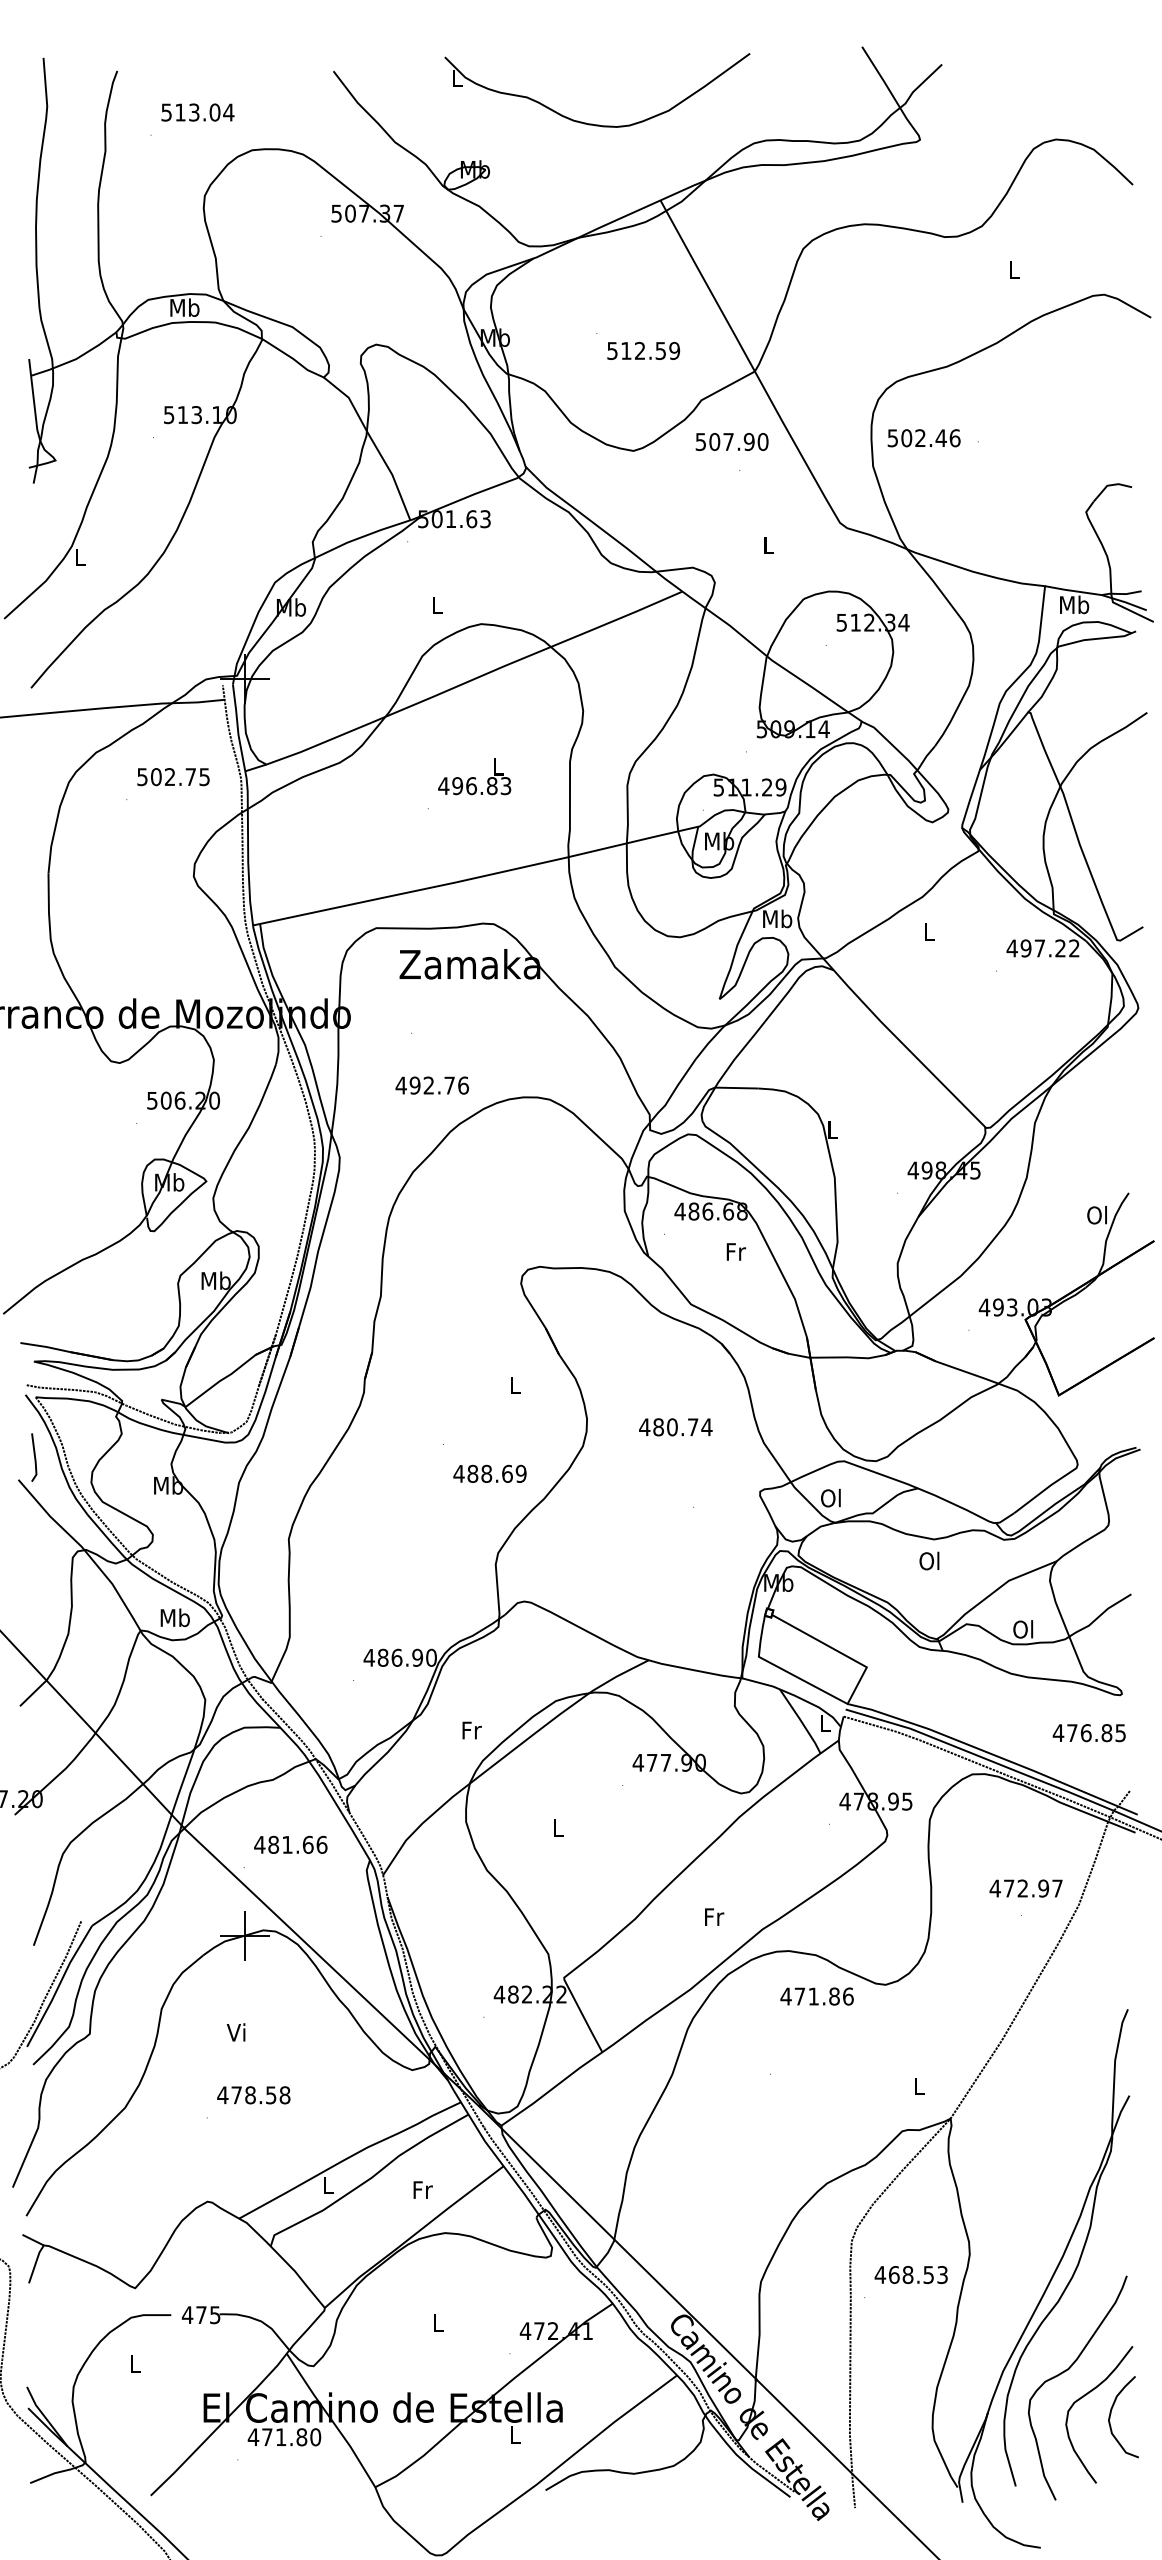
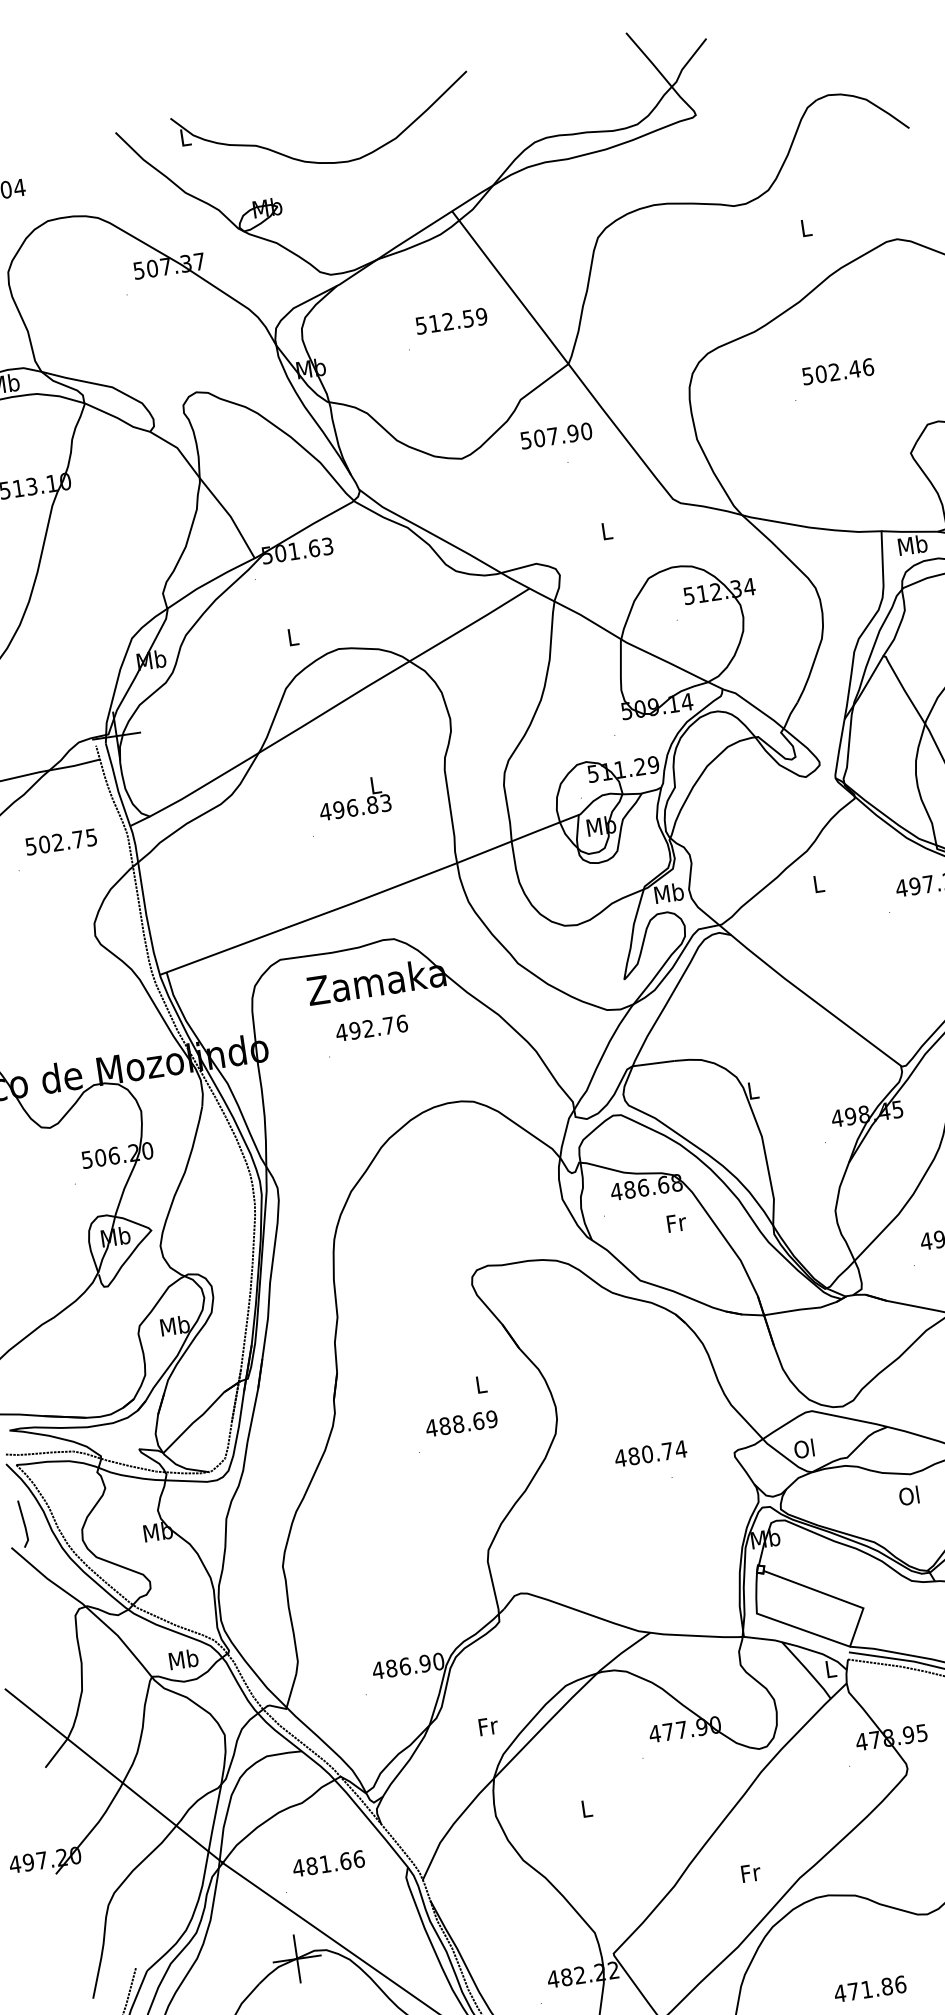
part: (592, 123) -> (323, 161), moved
text: (643, 350) -> (451, 320), moved
text: (923, 438) -> (837, 372), moved
text: (431, 1085) -> (371, 1028), moved
text: (675, 1427) -> (650, 1454), moved
text: (489, 1473) -> (461, 1423), moved
text: (816, 1996) -> (869, 1989), moved

